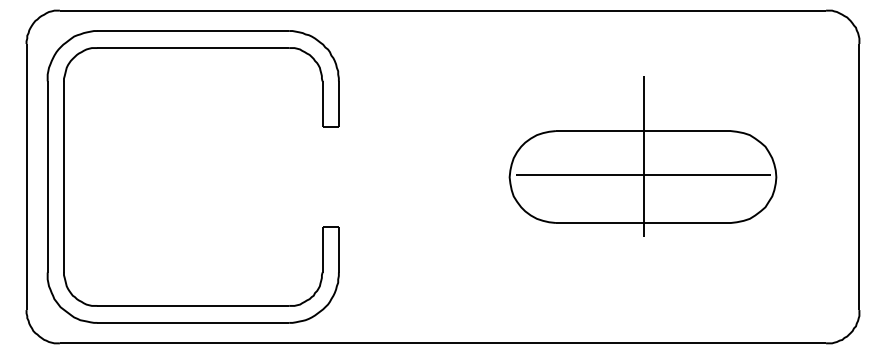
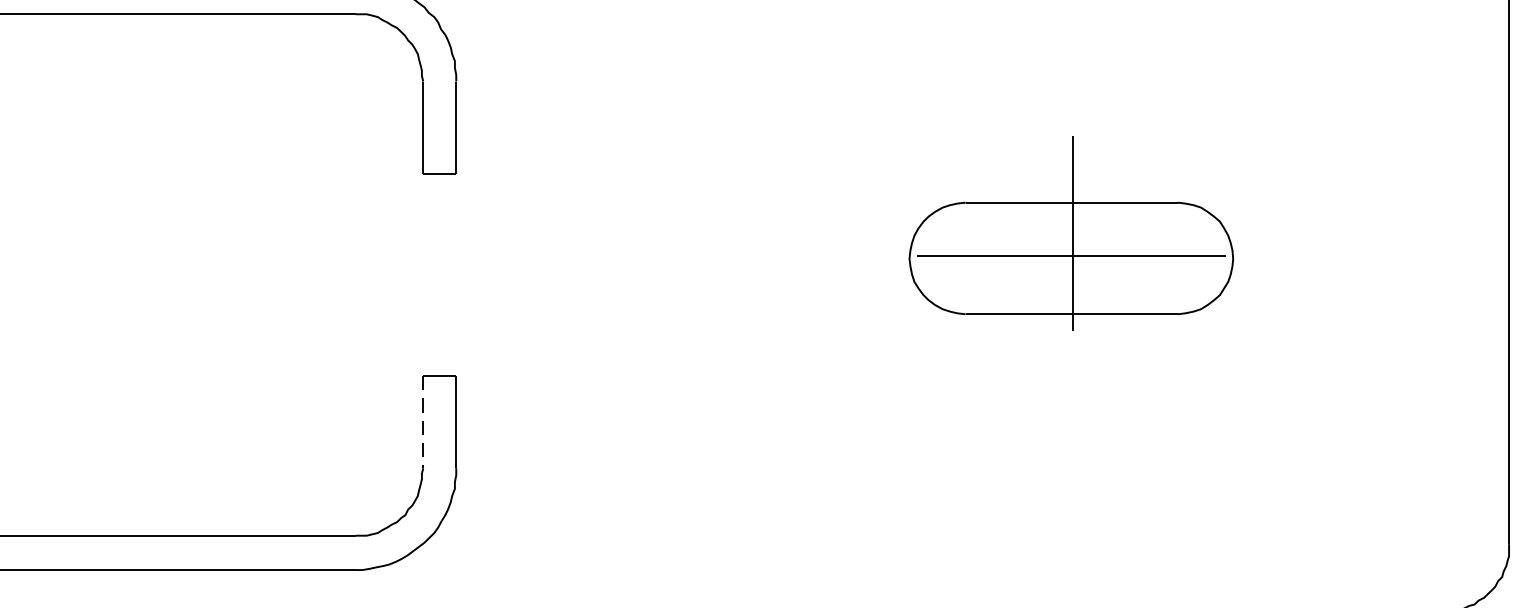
part: (642, 156) -> (1070, 233), size x0.6
line: (322, 249) -> (423, 421), solid -> dashed

